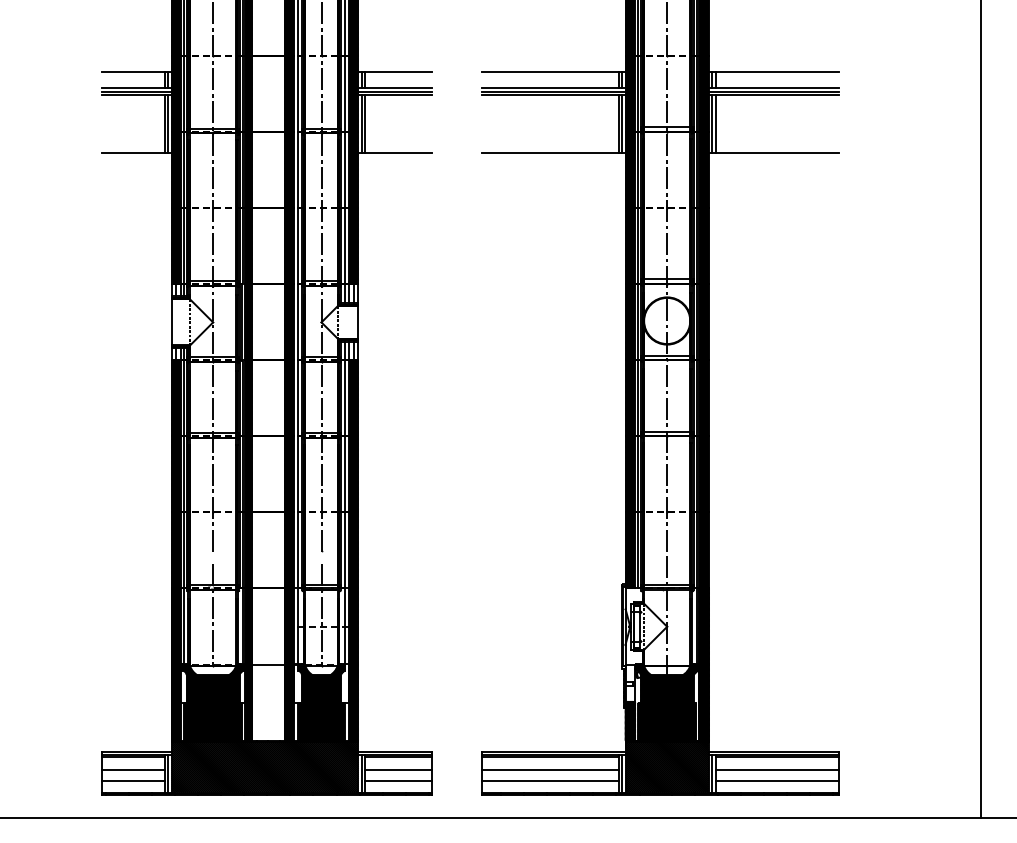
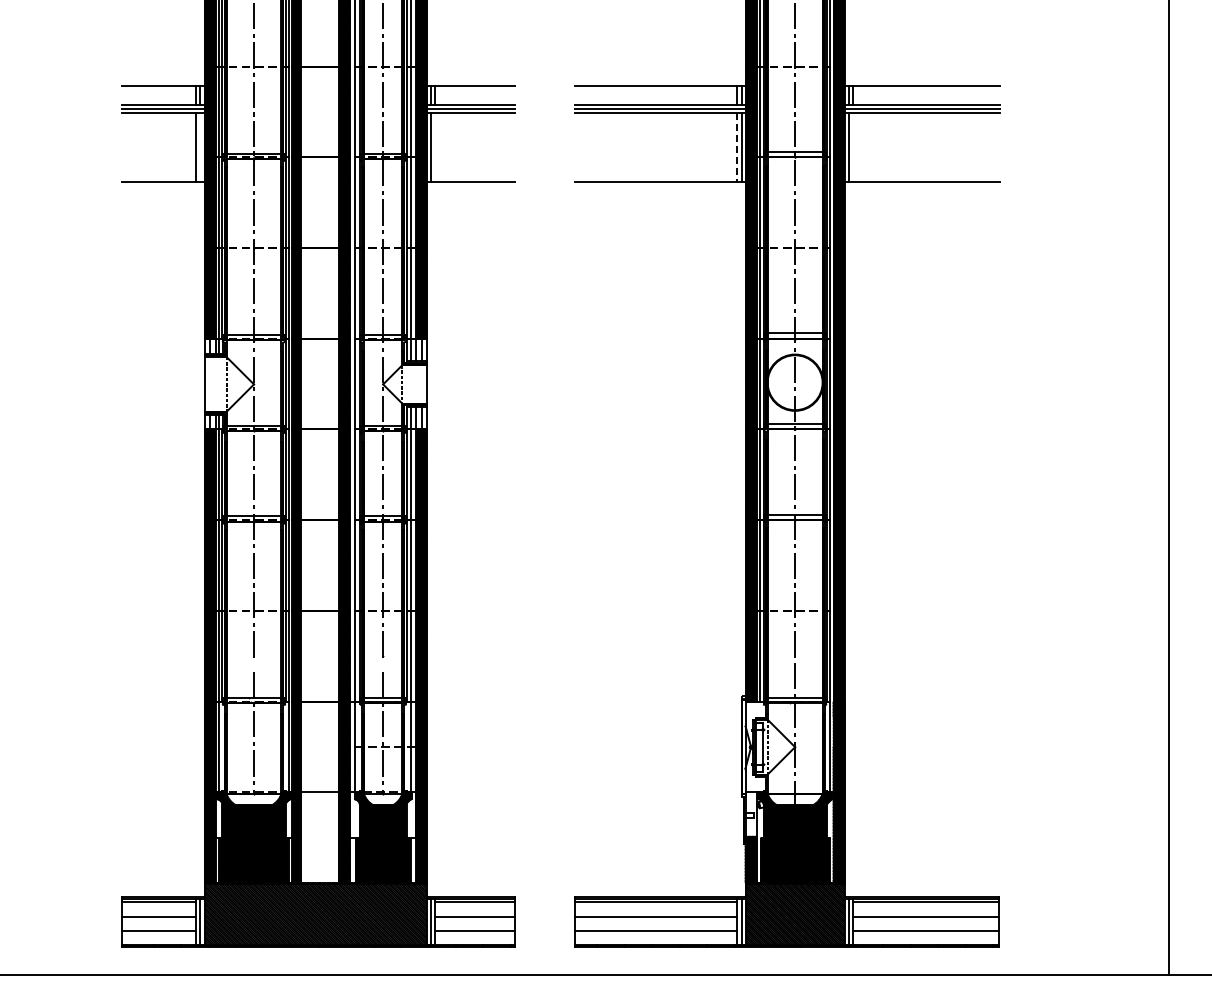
line: (168, 123) -> (200, 147), removed
line: (365, 123) -> (435, 147), removed
line: (715, 123) -> (852, 147), removed
line: (618, 124) -> (737, 148), solid -> dashed

